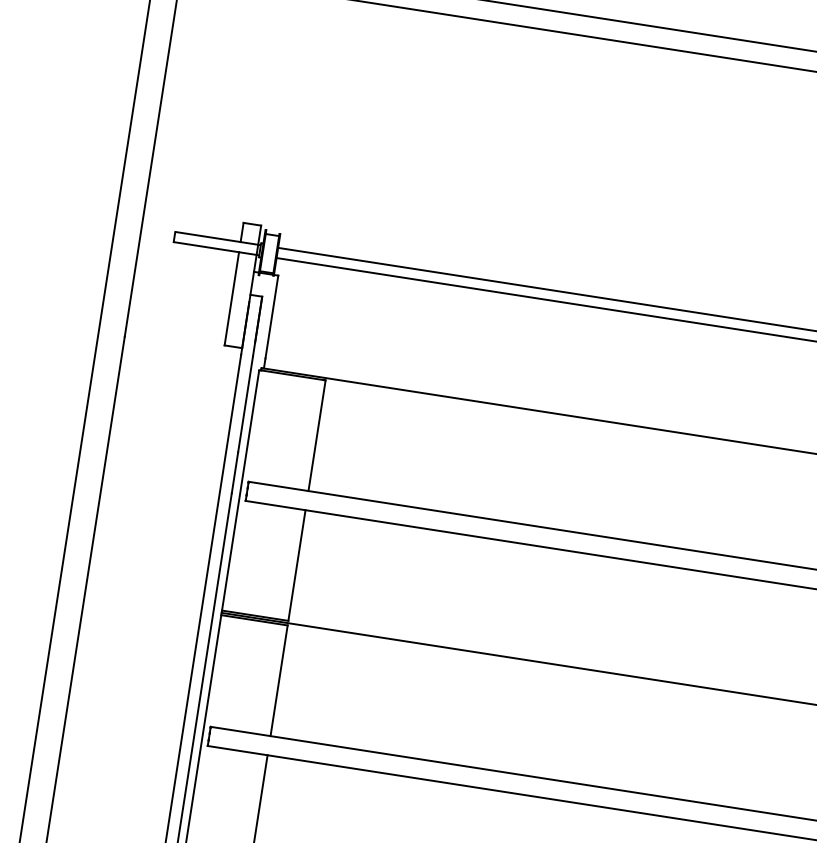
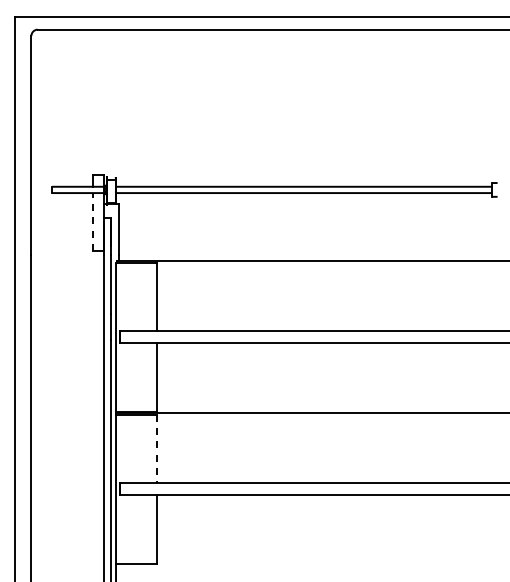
line: (231, 297) -> (92, 221), solid -> dashed
line: (279, 681) -> (157, 449), solid -> dashed

